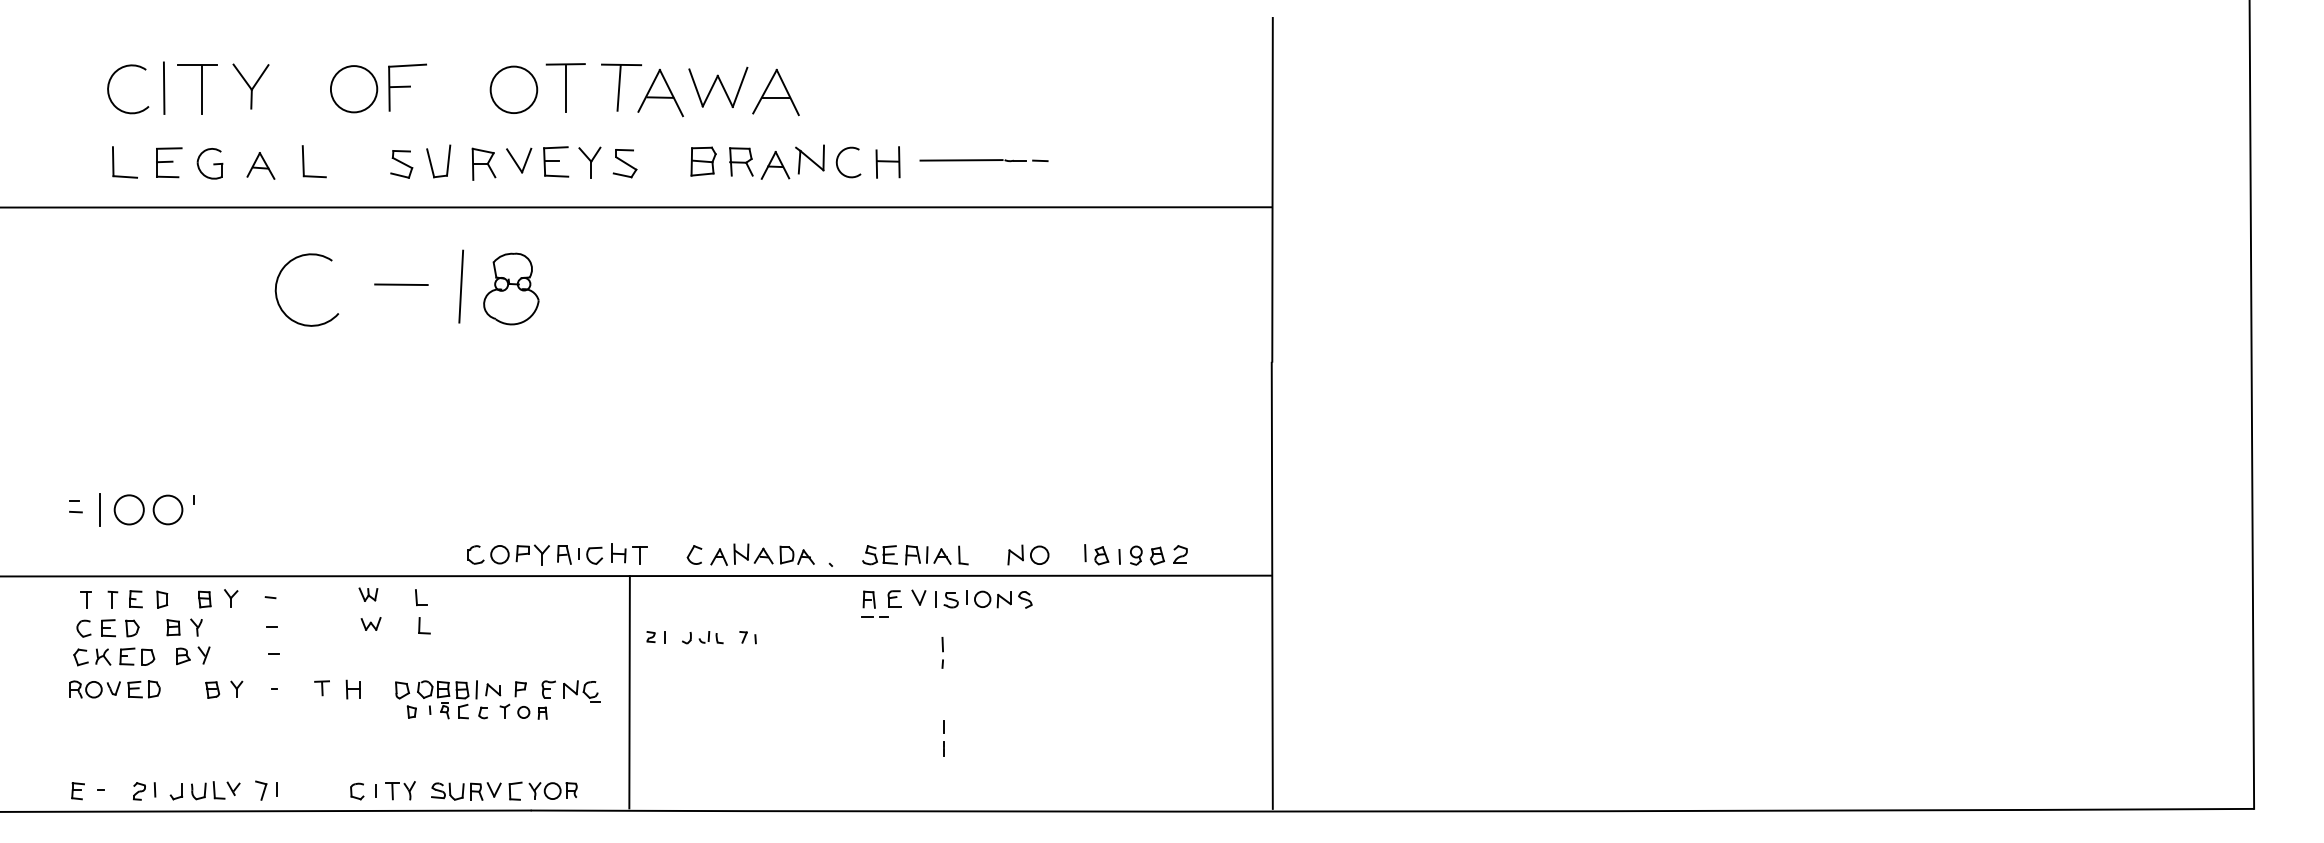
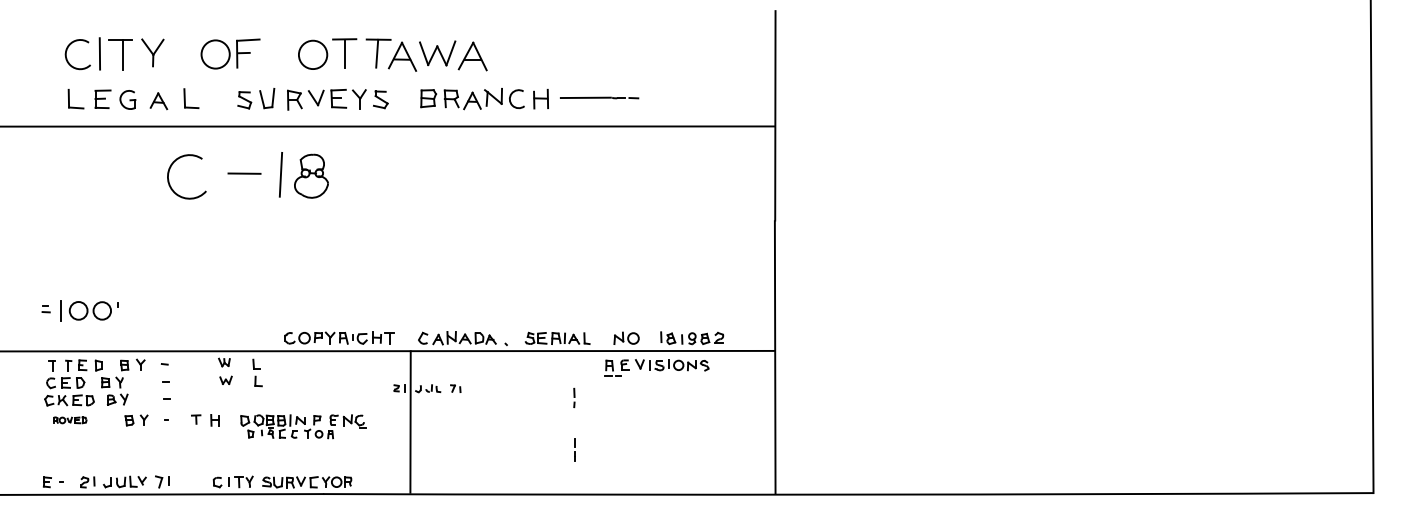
part: (946, 602) -> (656, 367), moved
part: (115, 689) -> (70, 420), size x0.6
line: (629, 691) -> (410, 421), moved

